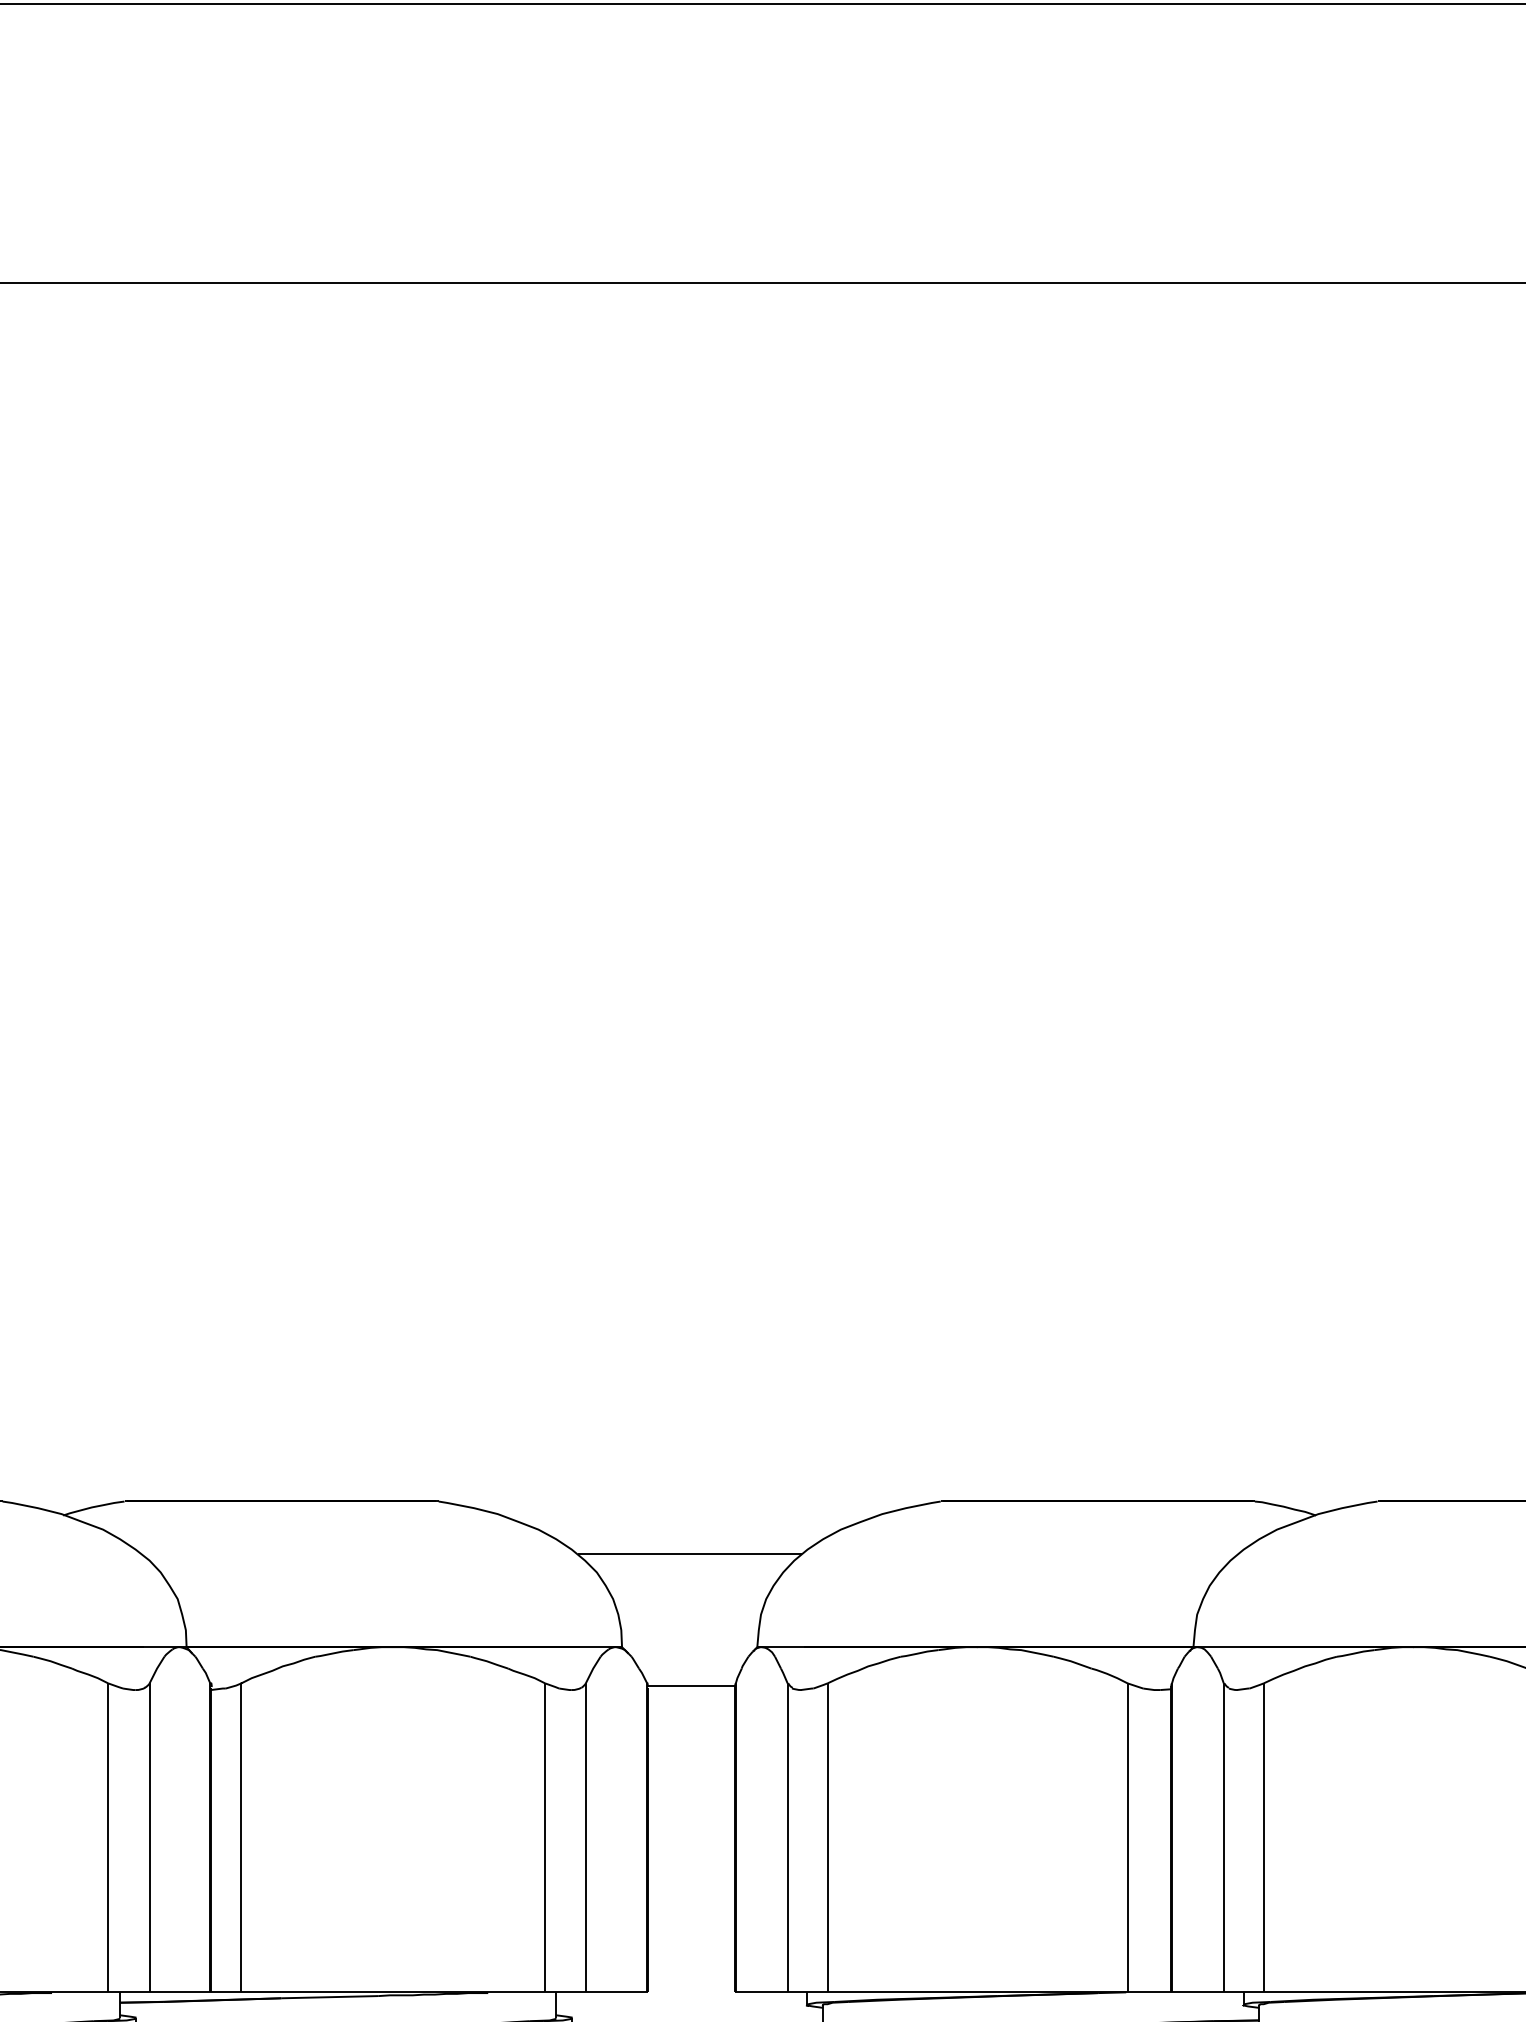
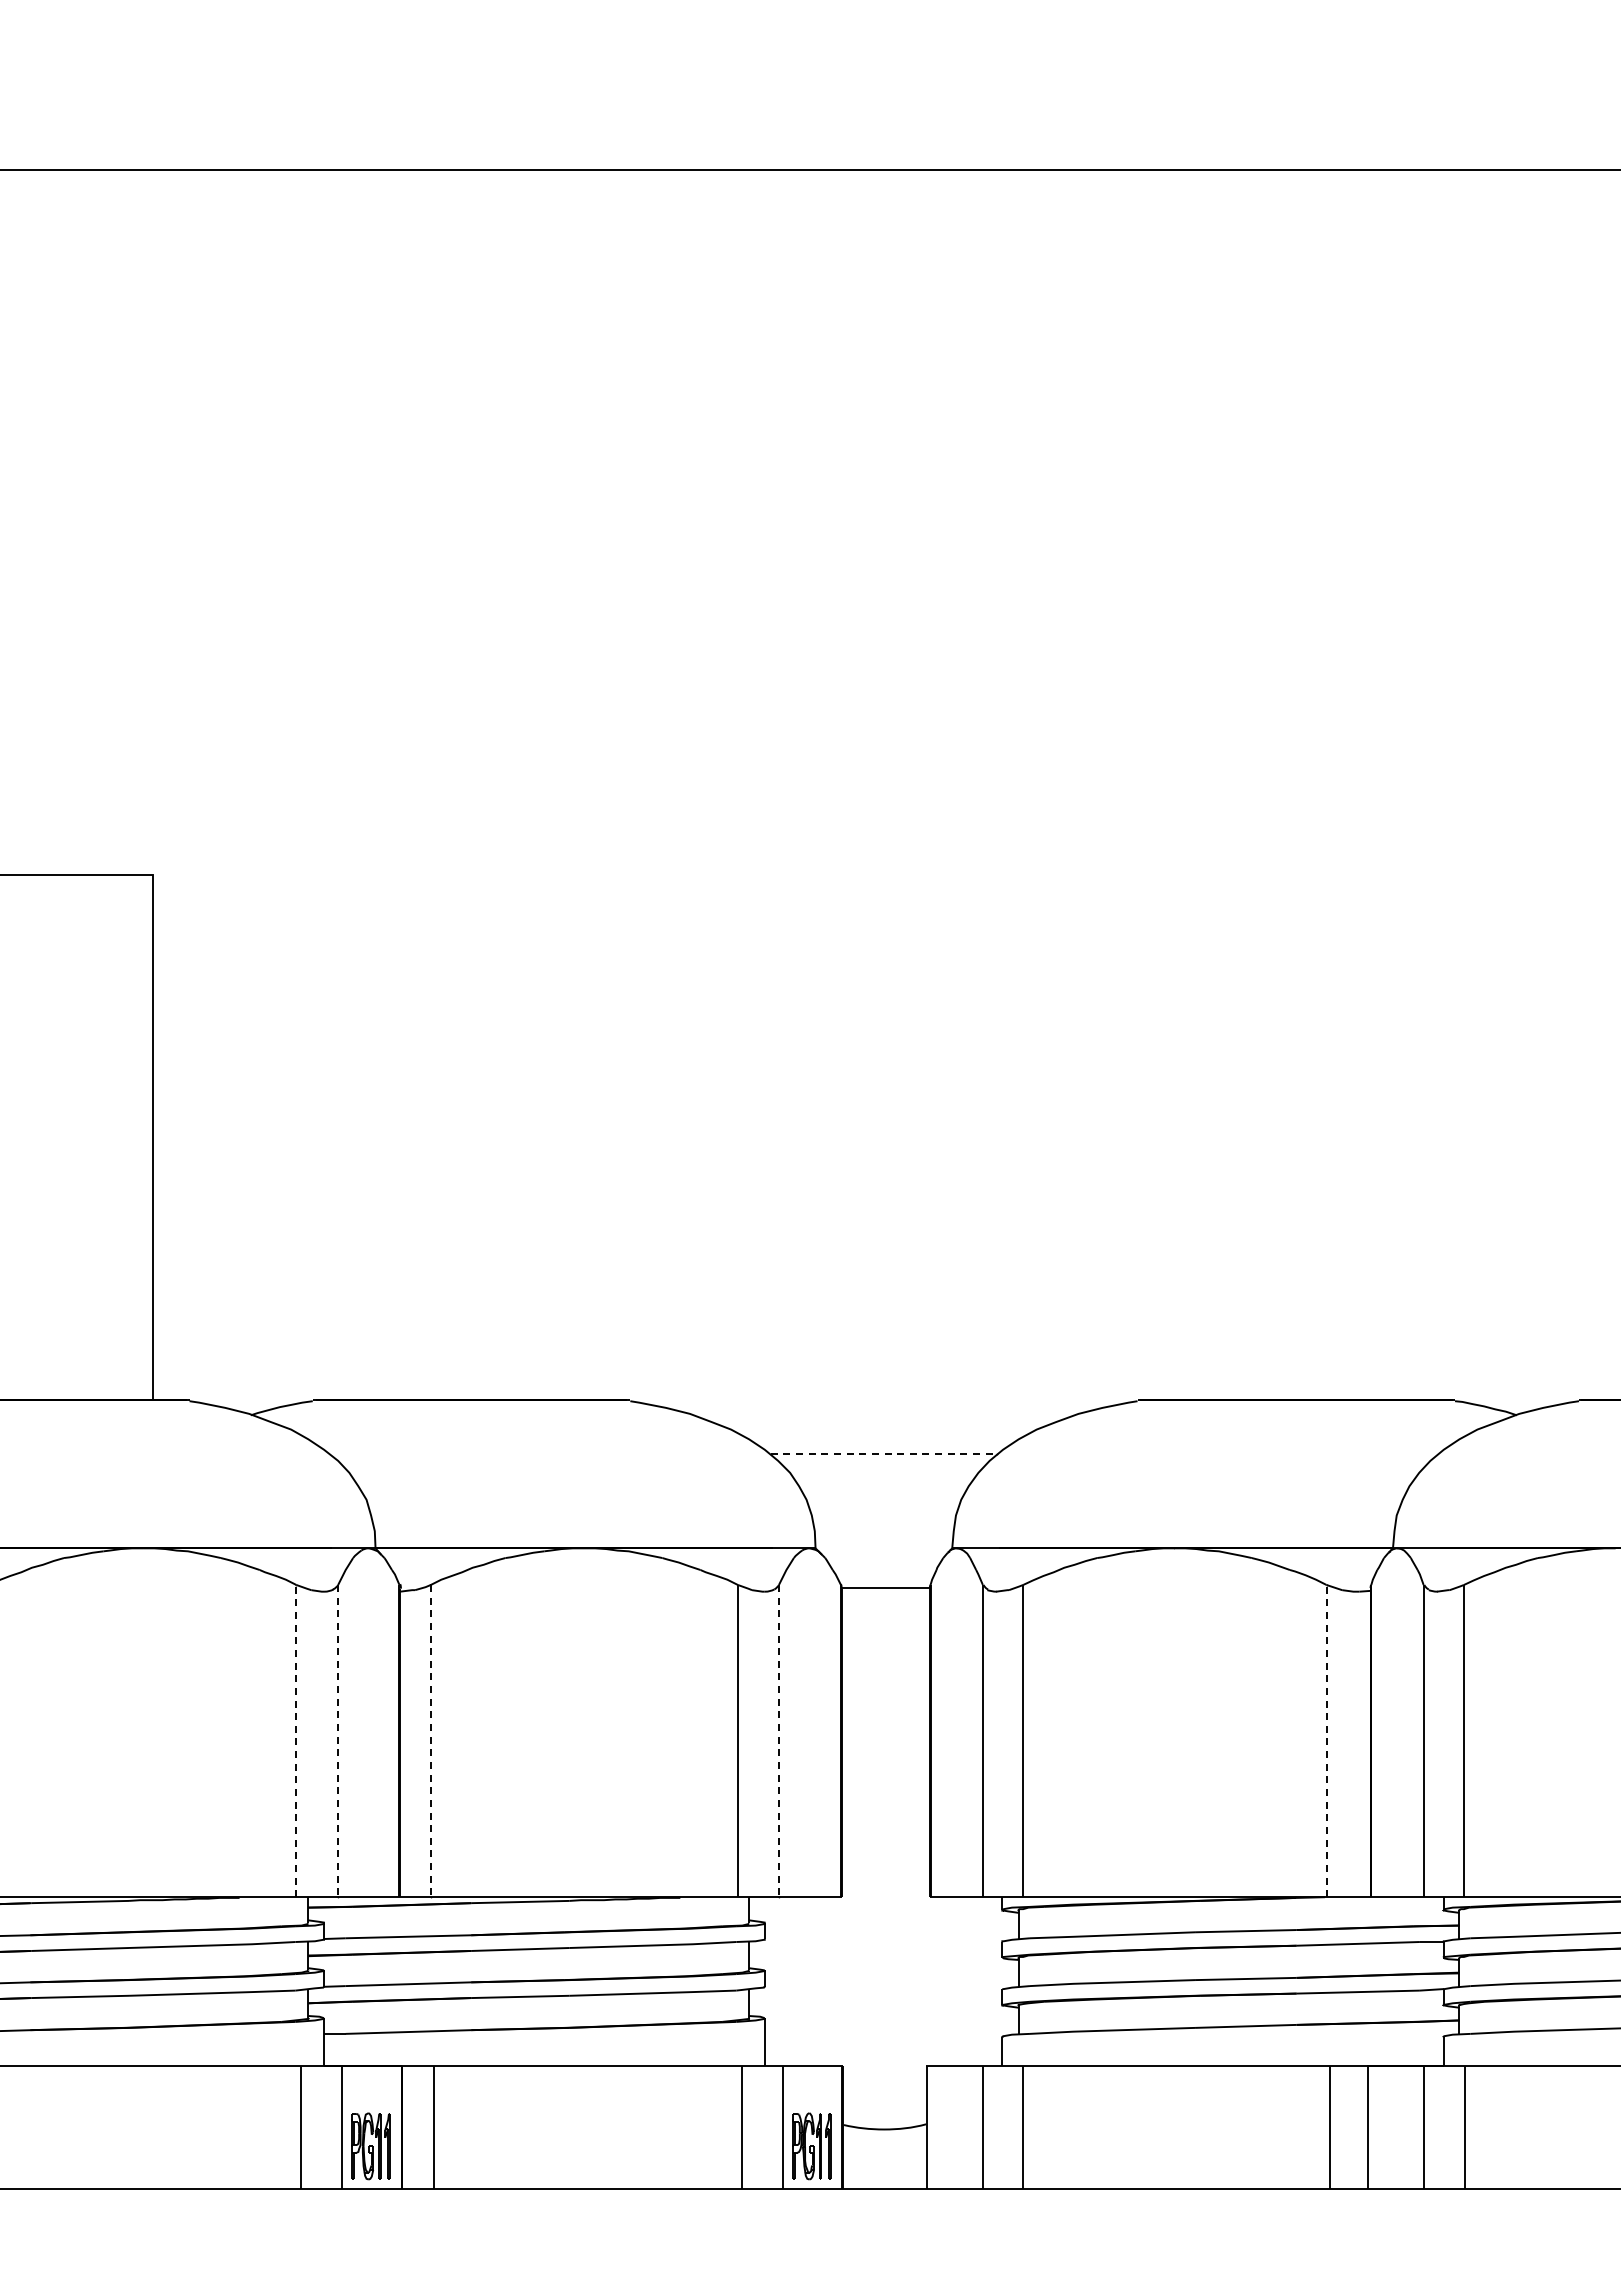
line: (690, 1554) -> (884, 1454), solid -> dashed
line: (108, 1837) -> (296, 1740), solid -> dashed
line: (1127, 1837) -> (1326, 1740), solid -> dashed
line: (149, 1838) -> (338, 1741), solid -> dashed
line: (240, 1838) -> (430, 1741), solid -> dashed
line: (585, 1838) -> (778, 1741), solid -> dashed

